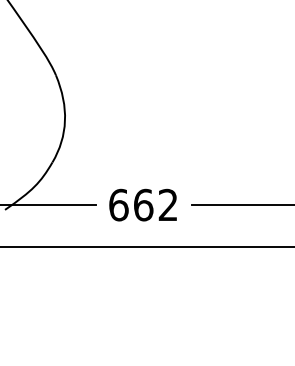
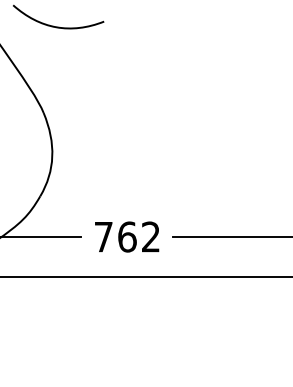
text: (118, 204) -> (103, 236), 662 -> 762

